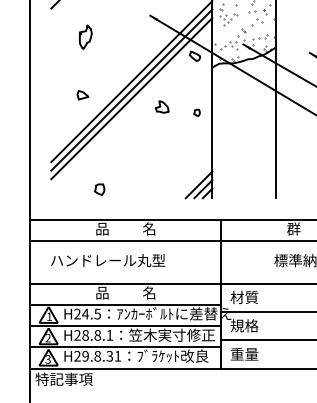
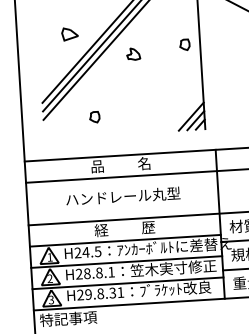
part: (82, 95) -> (69, 34), size x1.43
part: (161, 106) -> (132, 53), moved
part: (196, 112) -> (184, 44), size x1.67
part: (99, 189) -> (94, 117), moved
text: (108, 260) -> (123, 196), moved
text: (125, 292) -> (124, 228), 品          名 -> 経          歴

